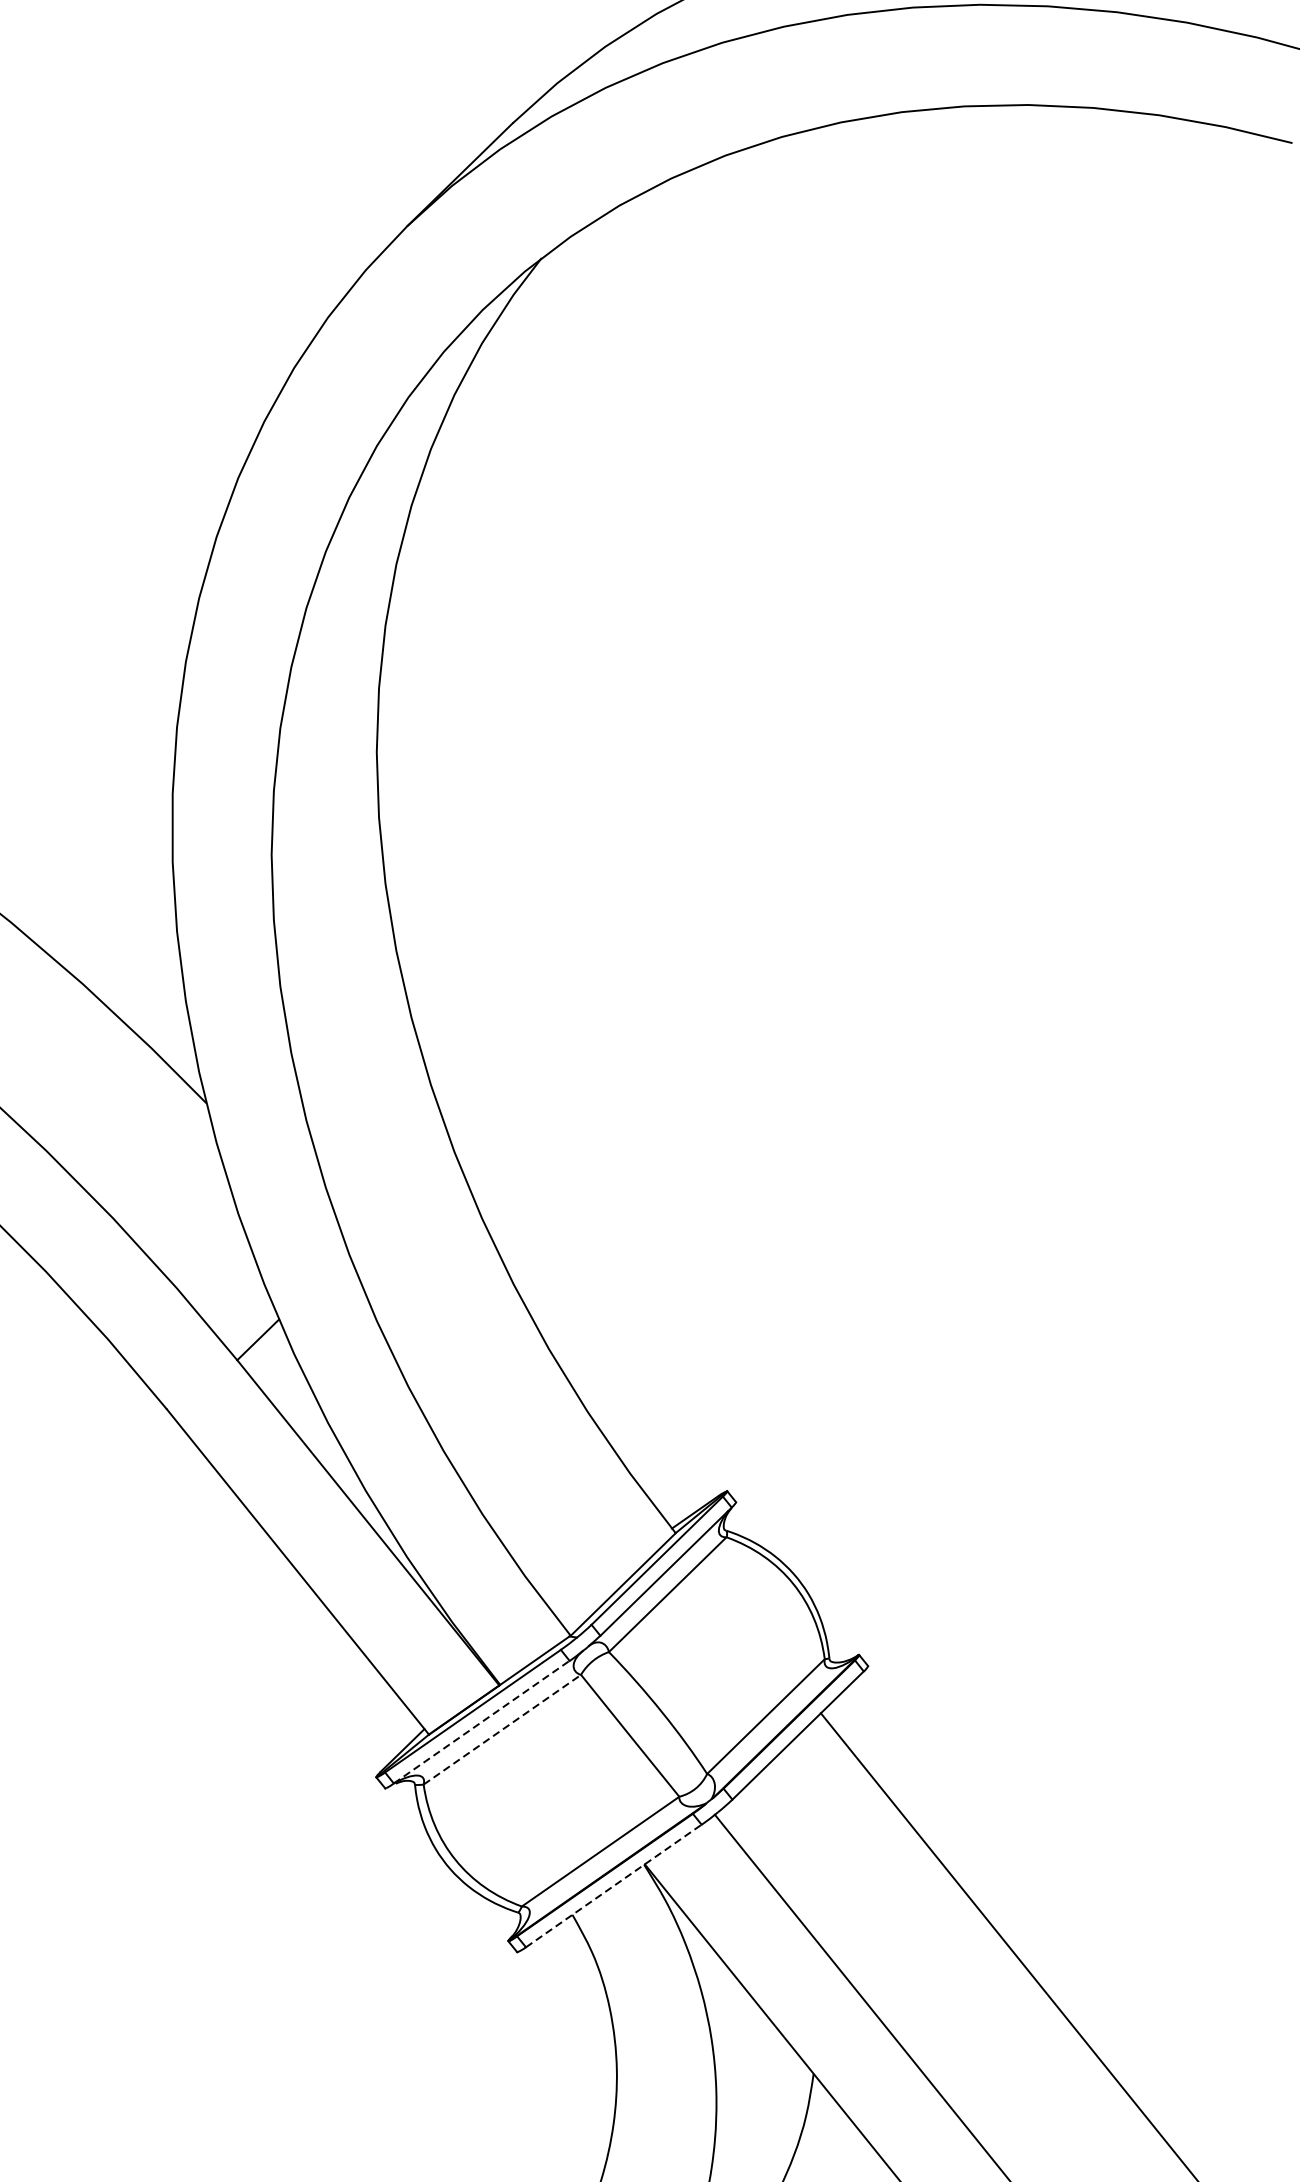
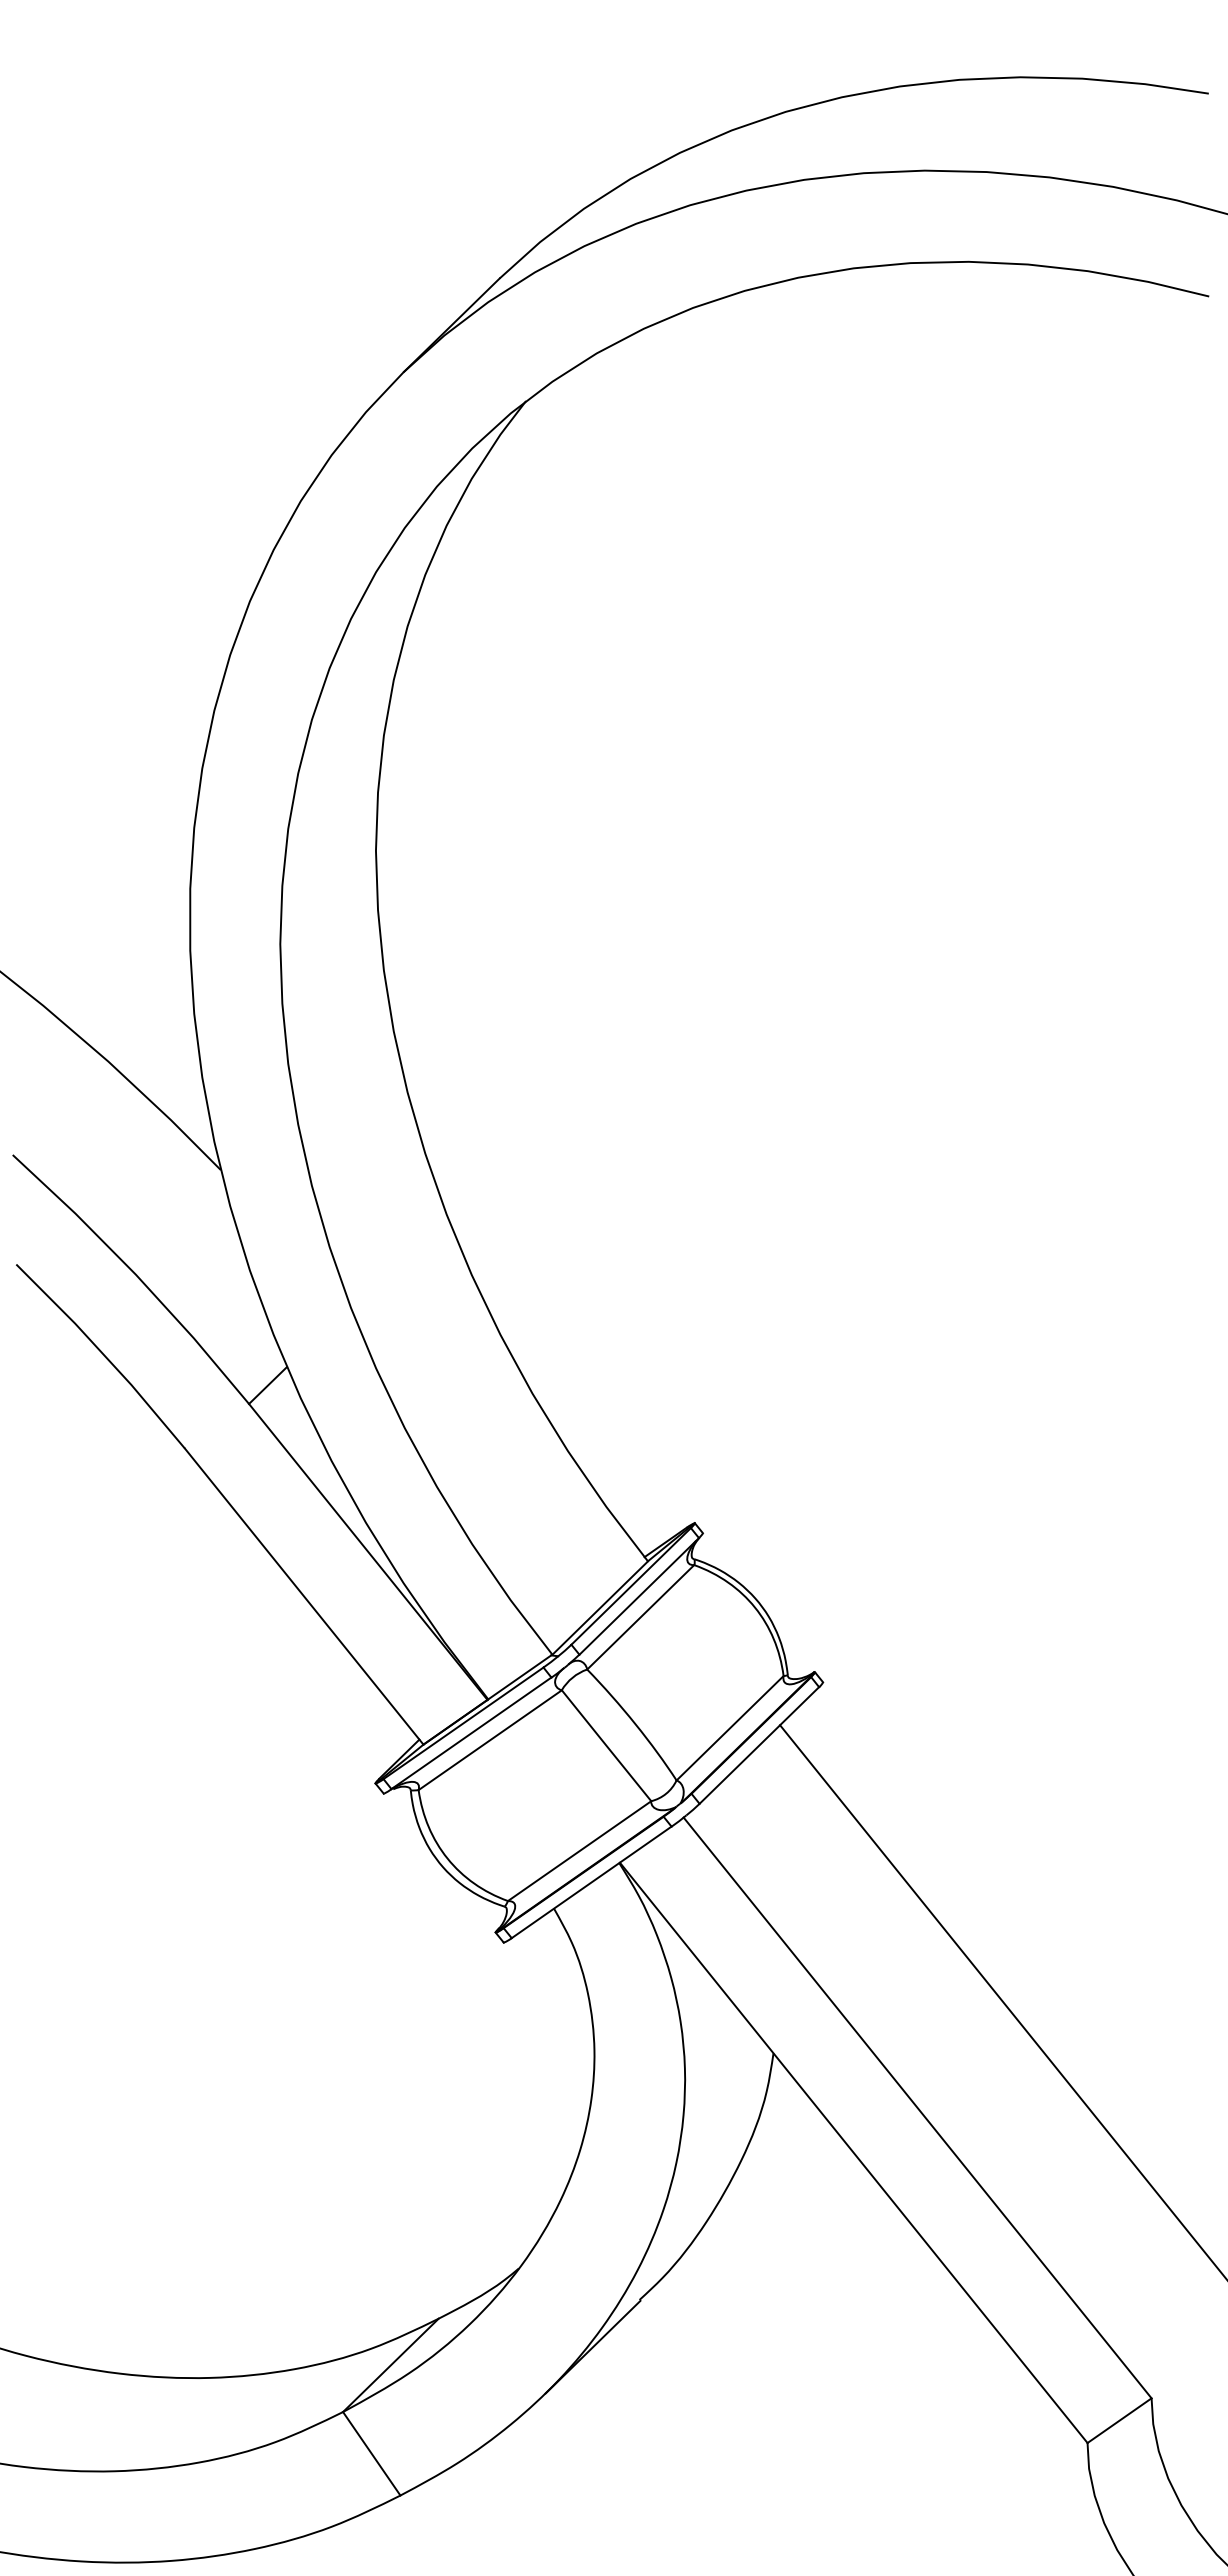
line: (481, 1722) -> (471, 1733), dashed -> solid
line: (502, 1728) -> (490, 1739), dashed -> solid
line: (614, 1886) -> (592, 1882), dashed -> solid

